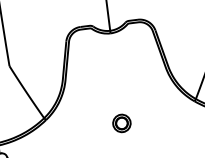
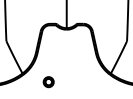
part: (121, 124) -> (48, 82), moved

